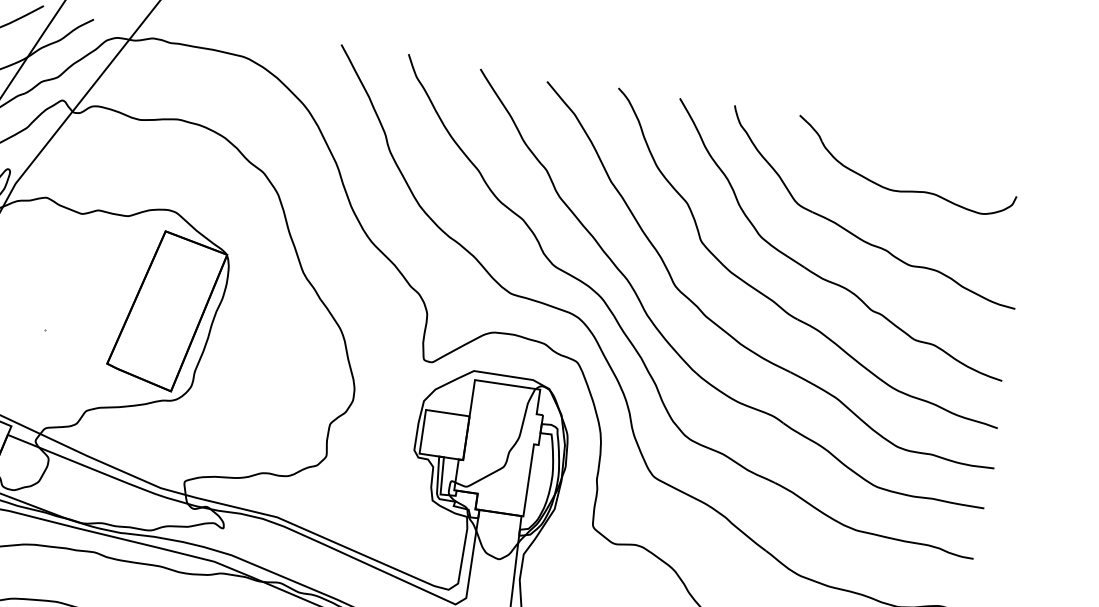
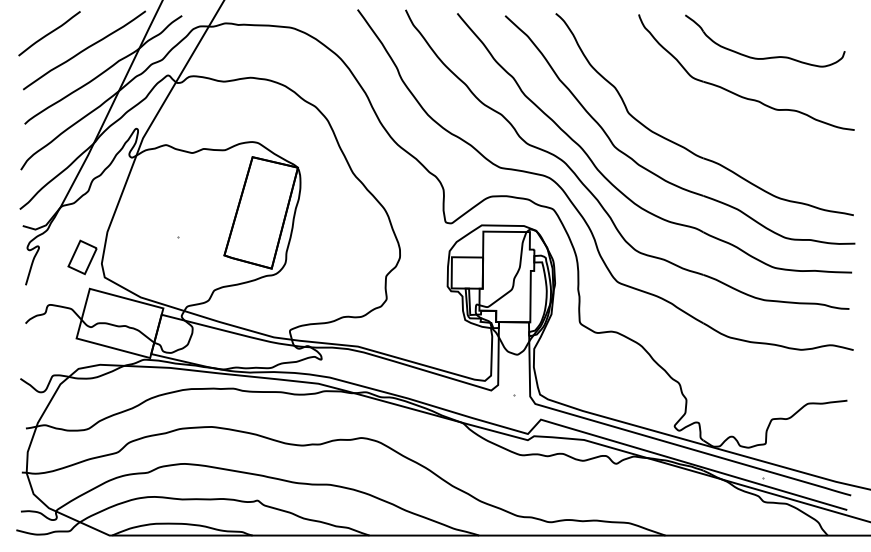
part: (818, 274) -> (713, 124), removed

